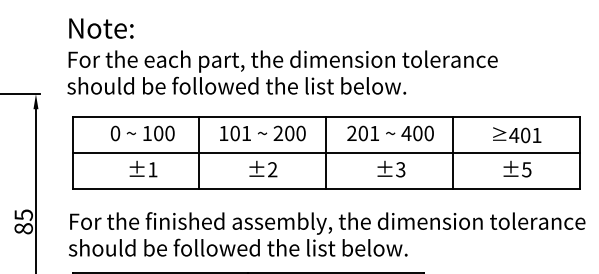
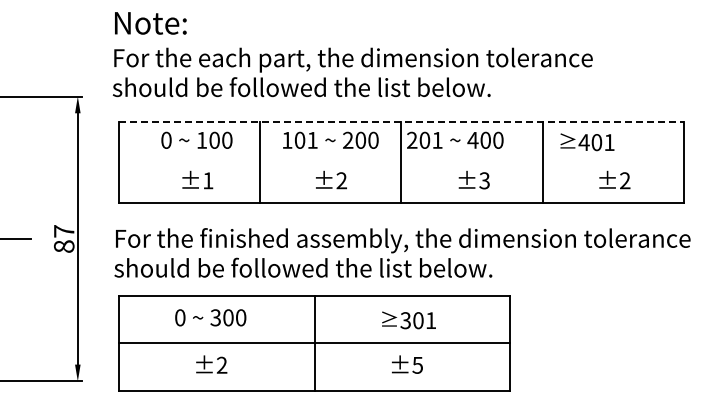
line: (326, 117) -> (401, 122), solid -> dashed
text: (390, 132) -> (455, 139), moved
text: (517, 135) -> (587, 142), moved
line: (326, 153) -> (401, 162), removed
text: (526, 169) -> (624, 180), ±5 -> ±2
text: (24, 215) -> (64, 231), 85 -> 87

